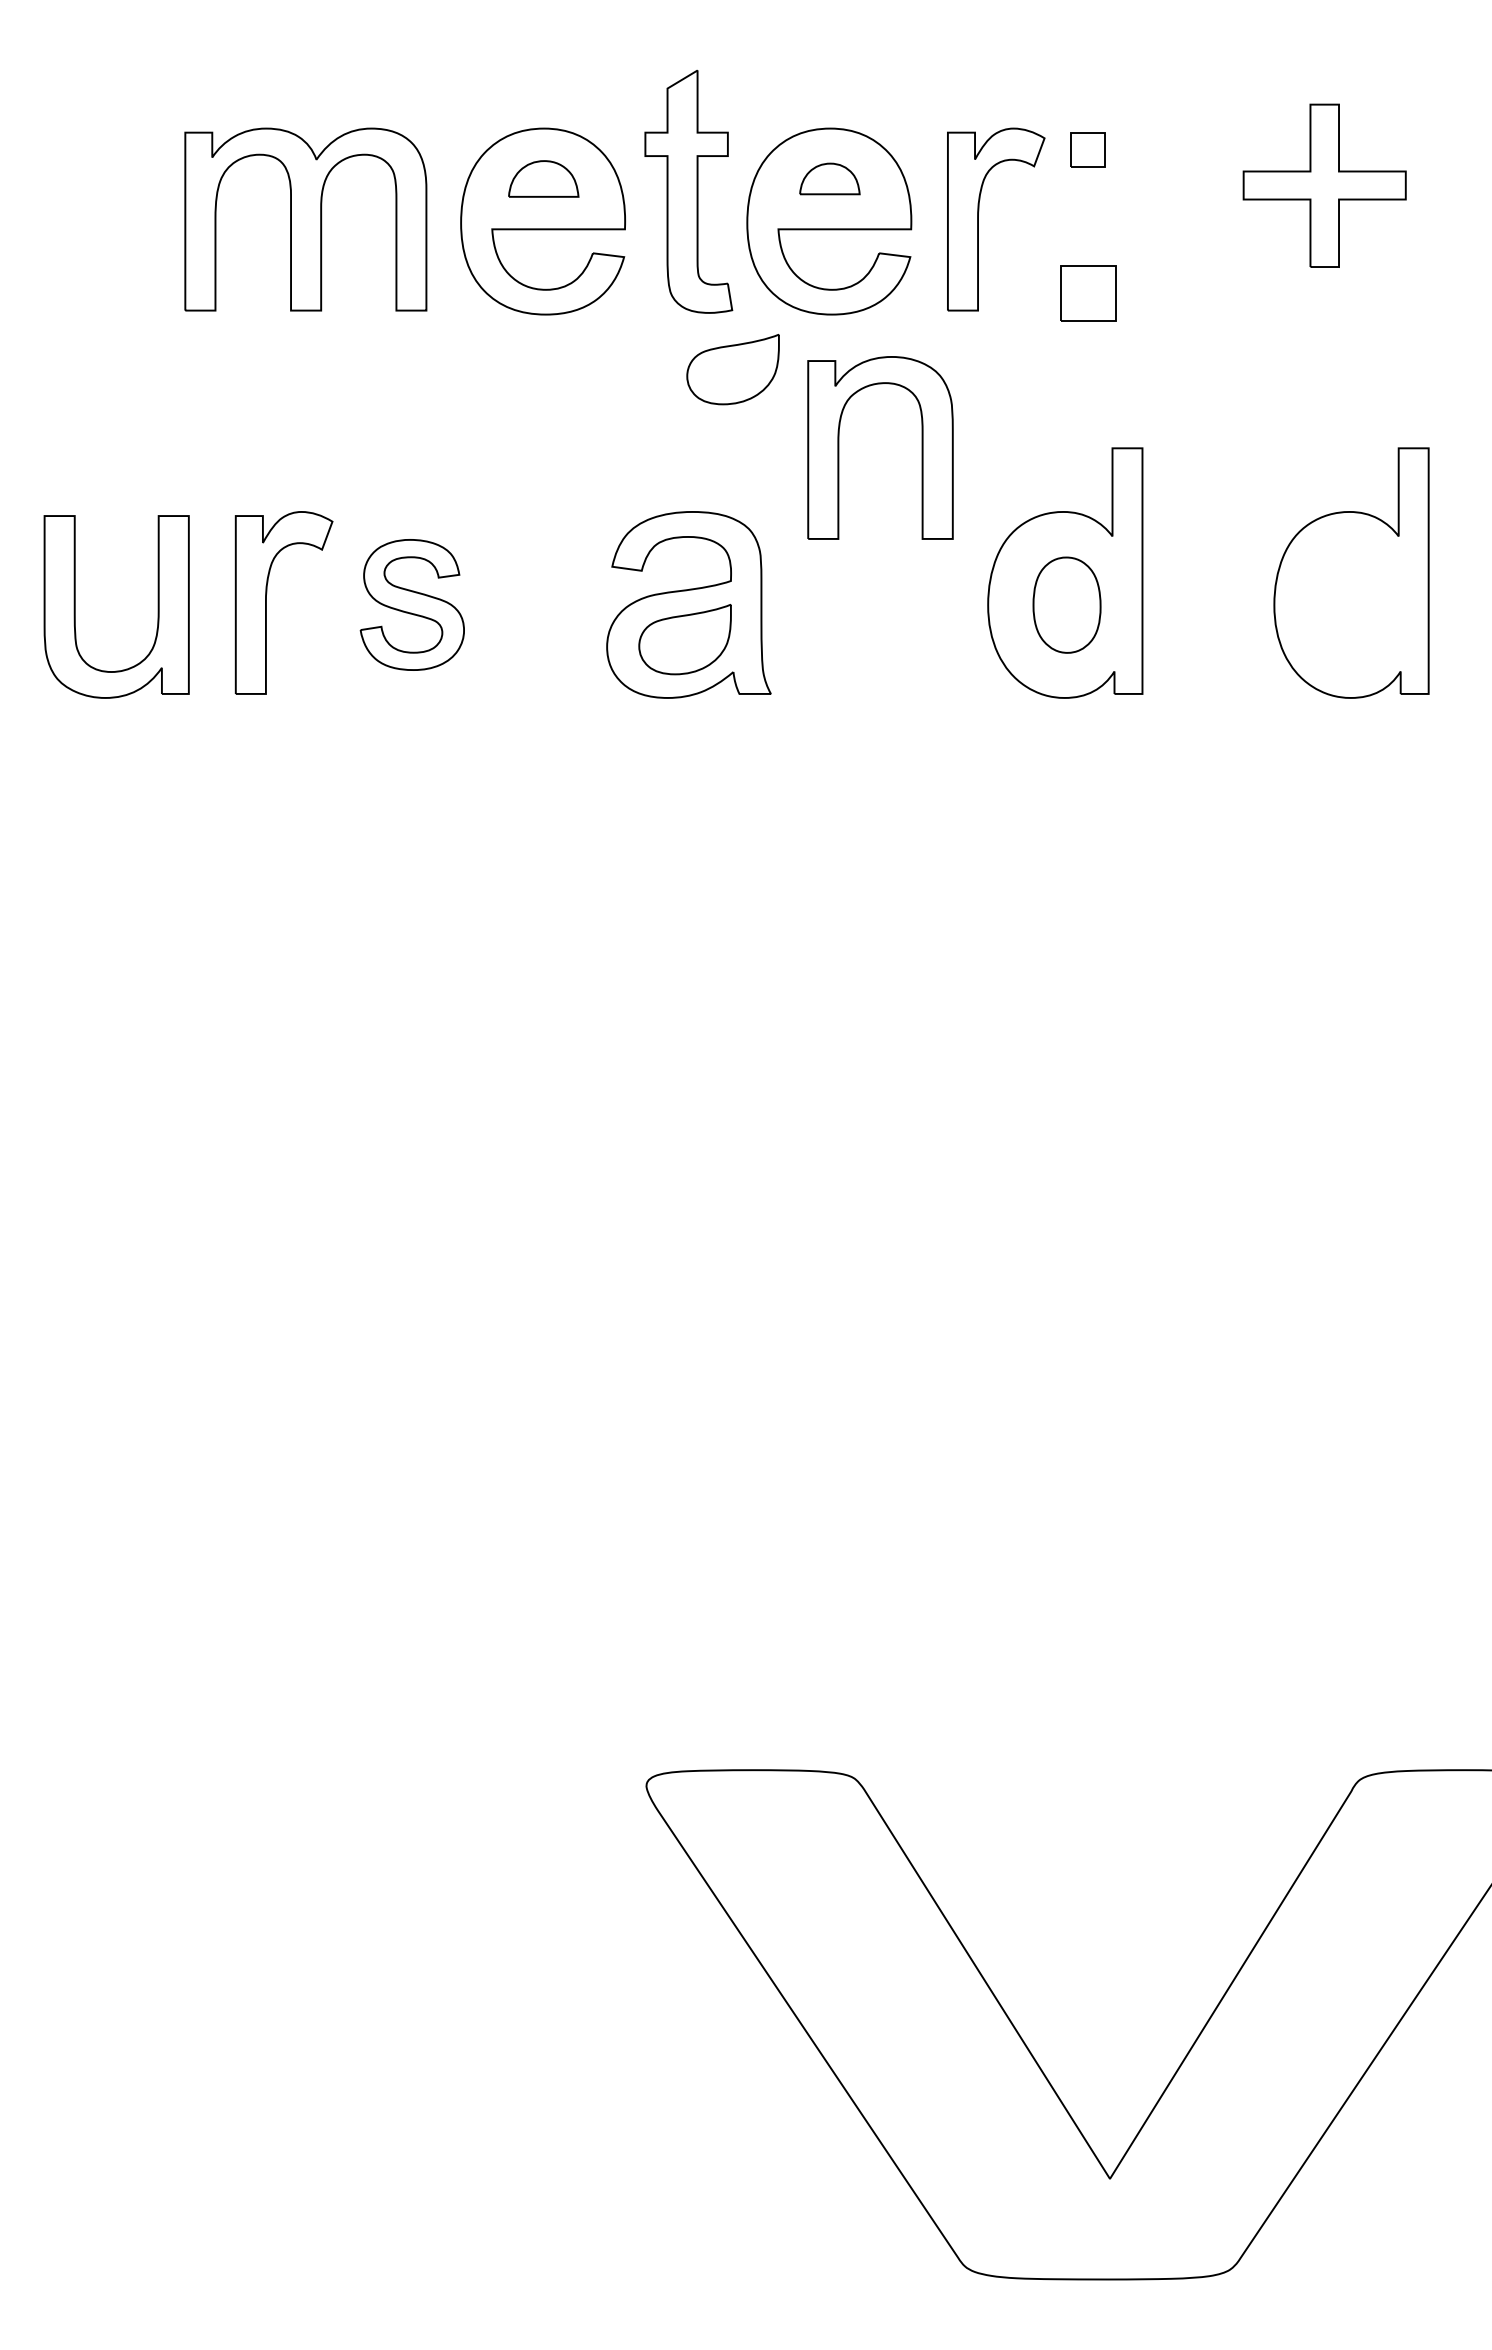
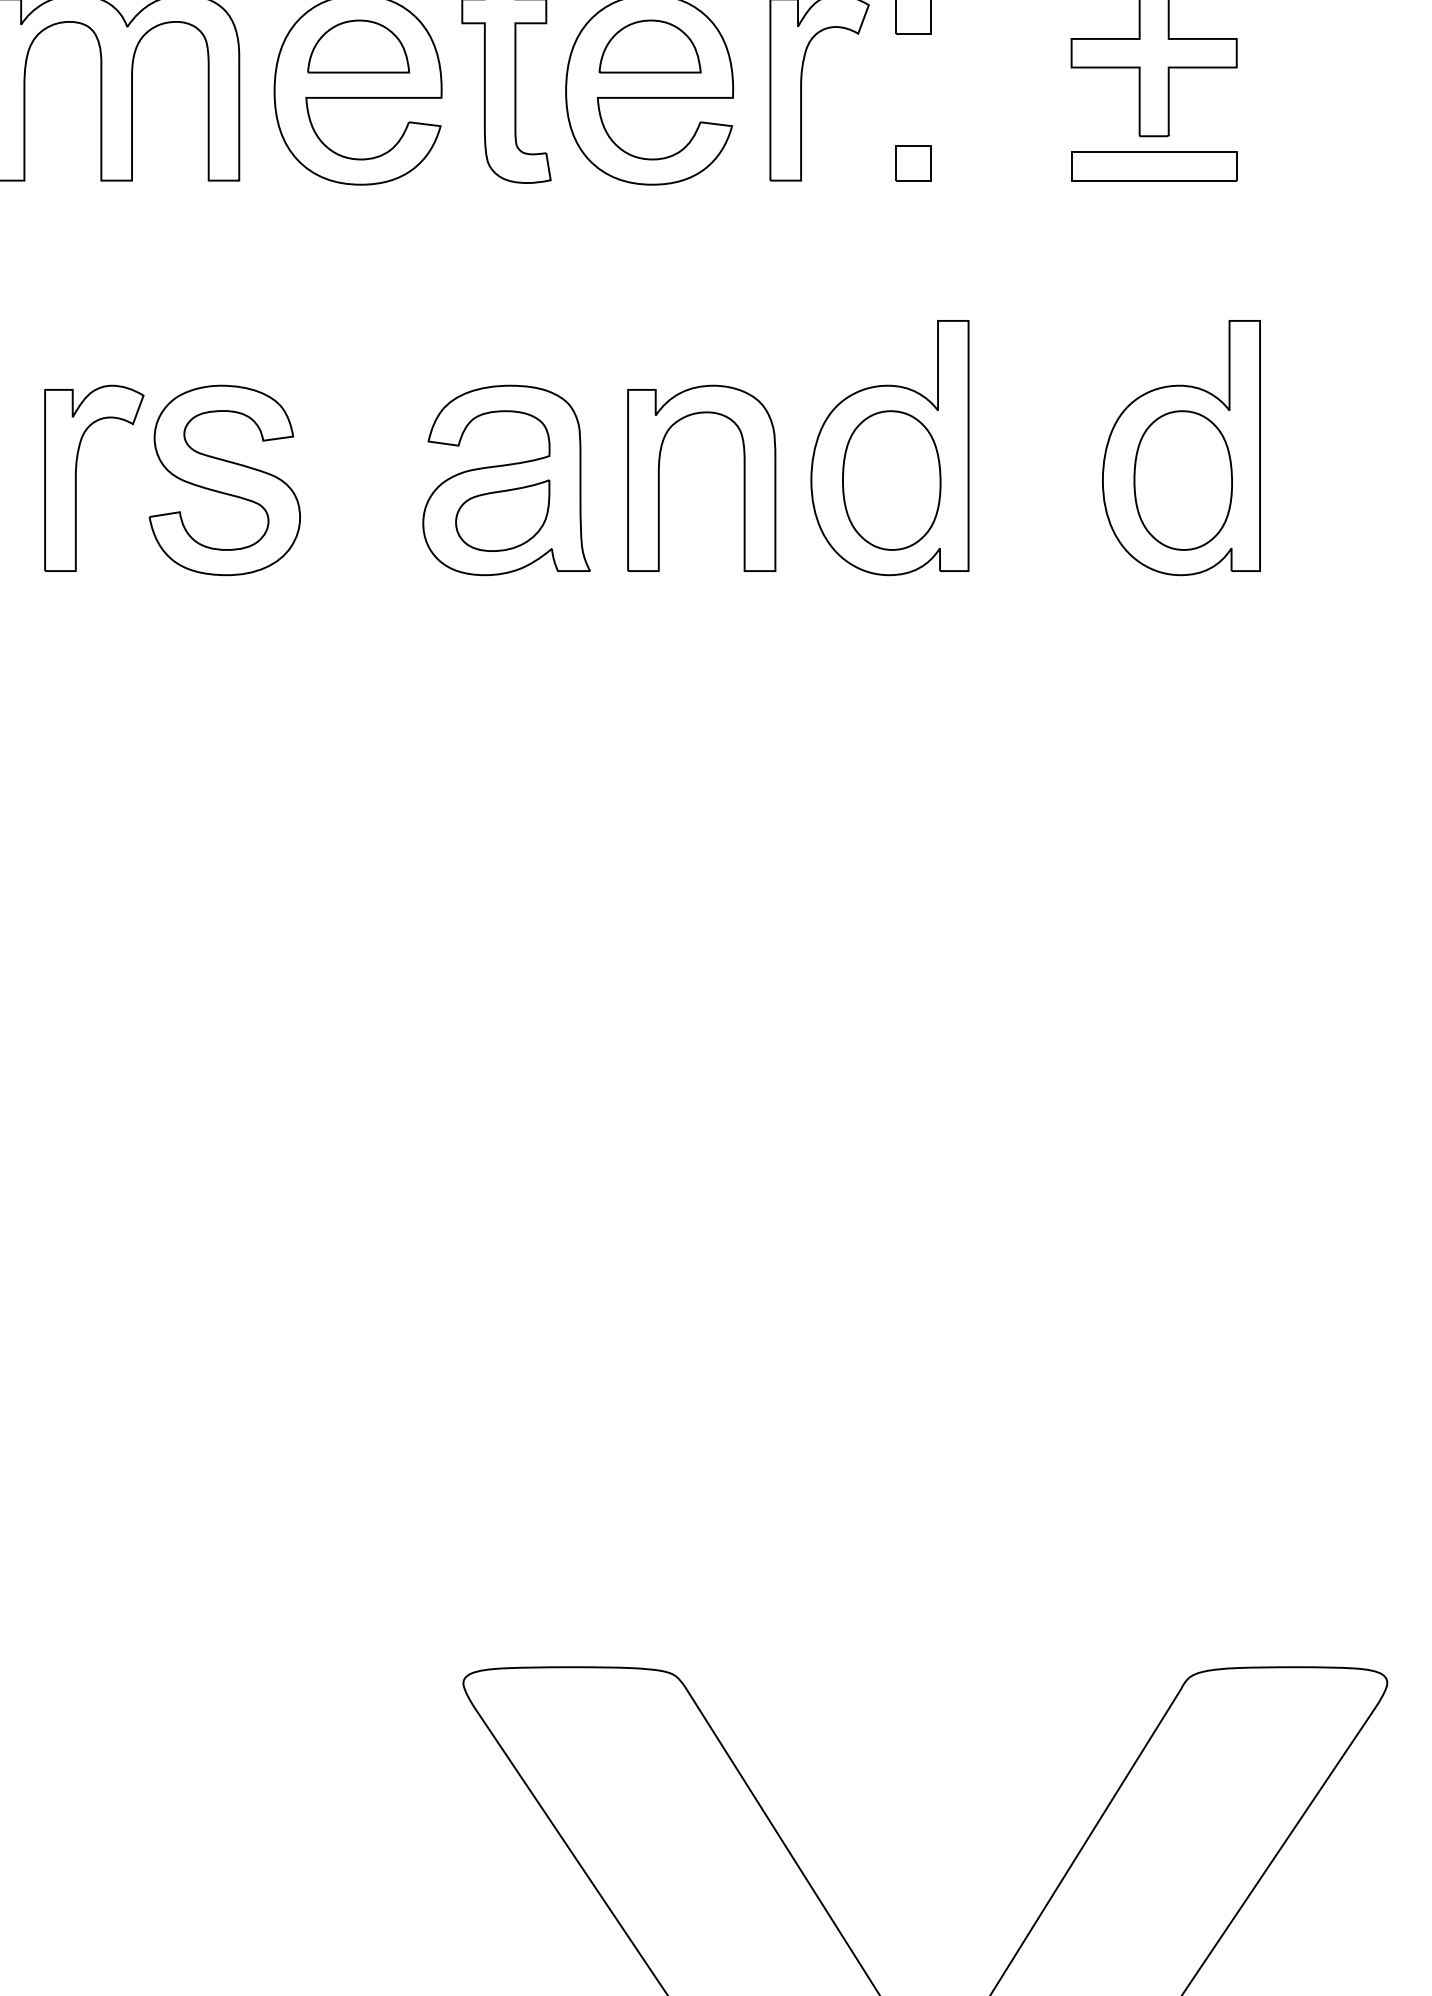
part: (543, 178) -> (358, 46), size x1.43
part: (829, 178) -> (649, 46), size x1.67
part: (1087, 293) -> (912, 163), size x0.62
part: (1324, 296) -> (1153, 166), added
part: (732, 369) -> (551, 240), removed
part: (839, 447) -> (659, 477), moved
part: (412, 604) -> (225, 479), size x1.43
part: (1066, 605) -> (891, 480), size x1.43
part: (1353, 605) -> (1183, 480), added

